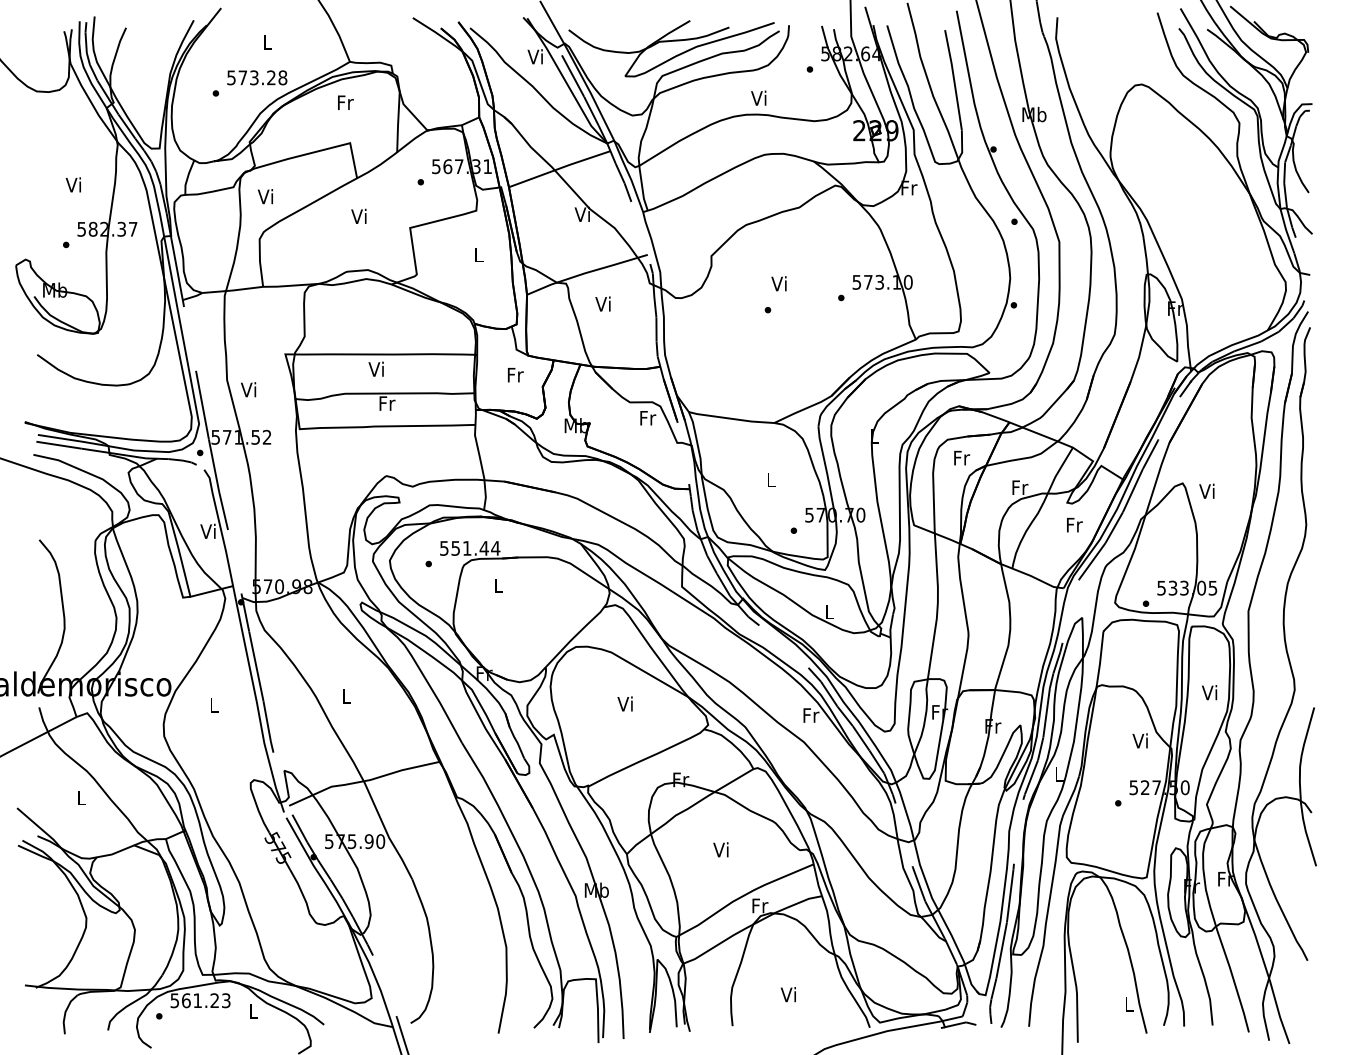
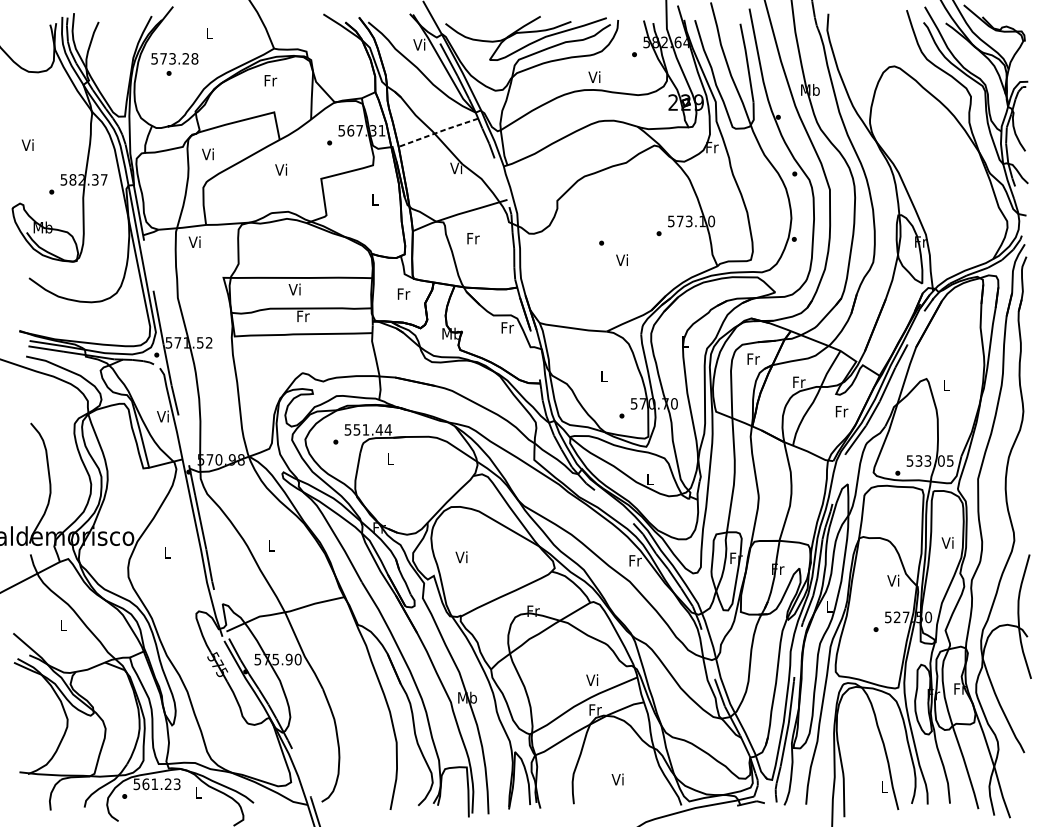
text: (257, 77) -> (175, 58), moved
line: (559, 168) -> (438, 132), solid -> dashed
text: (72, 184) -> (26, 144), moved
text: (778, 283) -> (621, 259), moved
text: (603, 303) -> (472, 237), Vi -> Fr
text: (248, 389) -> (194, 241), moved
text: (1206, 490) -> (945, 384), Vi -> L
text: (624, 703) -> (461, 556), moved
text: (720, 849) -> (591, 679), moved

